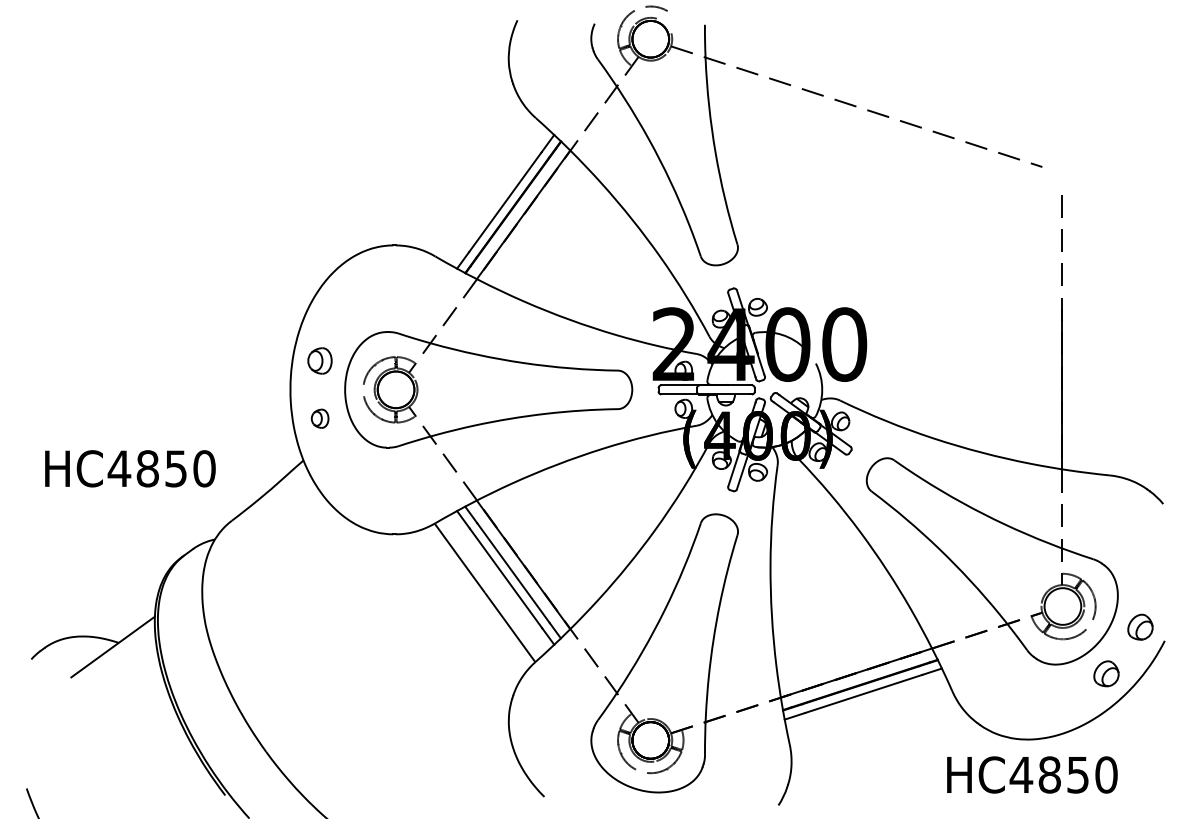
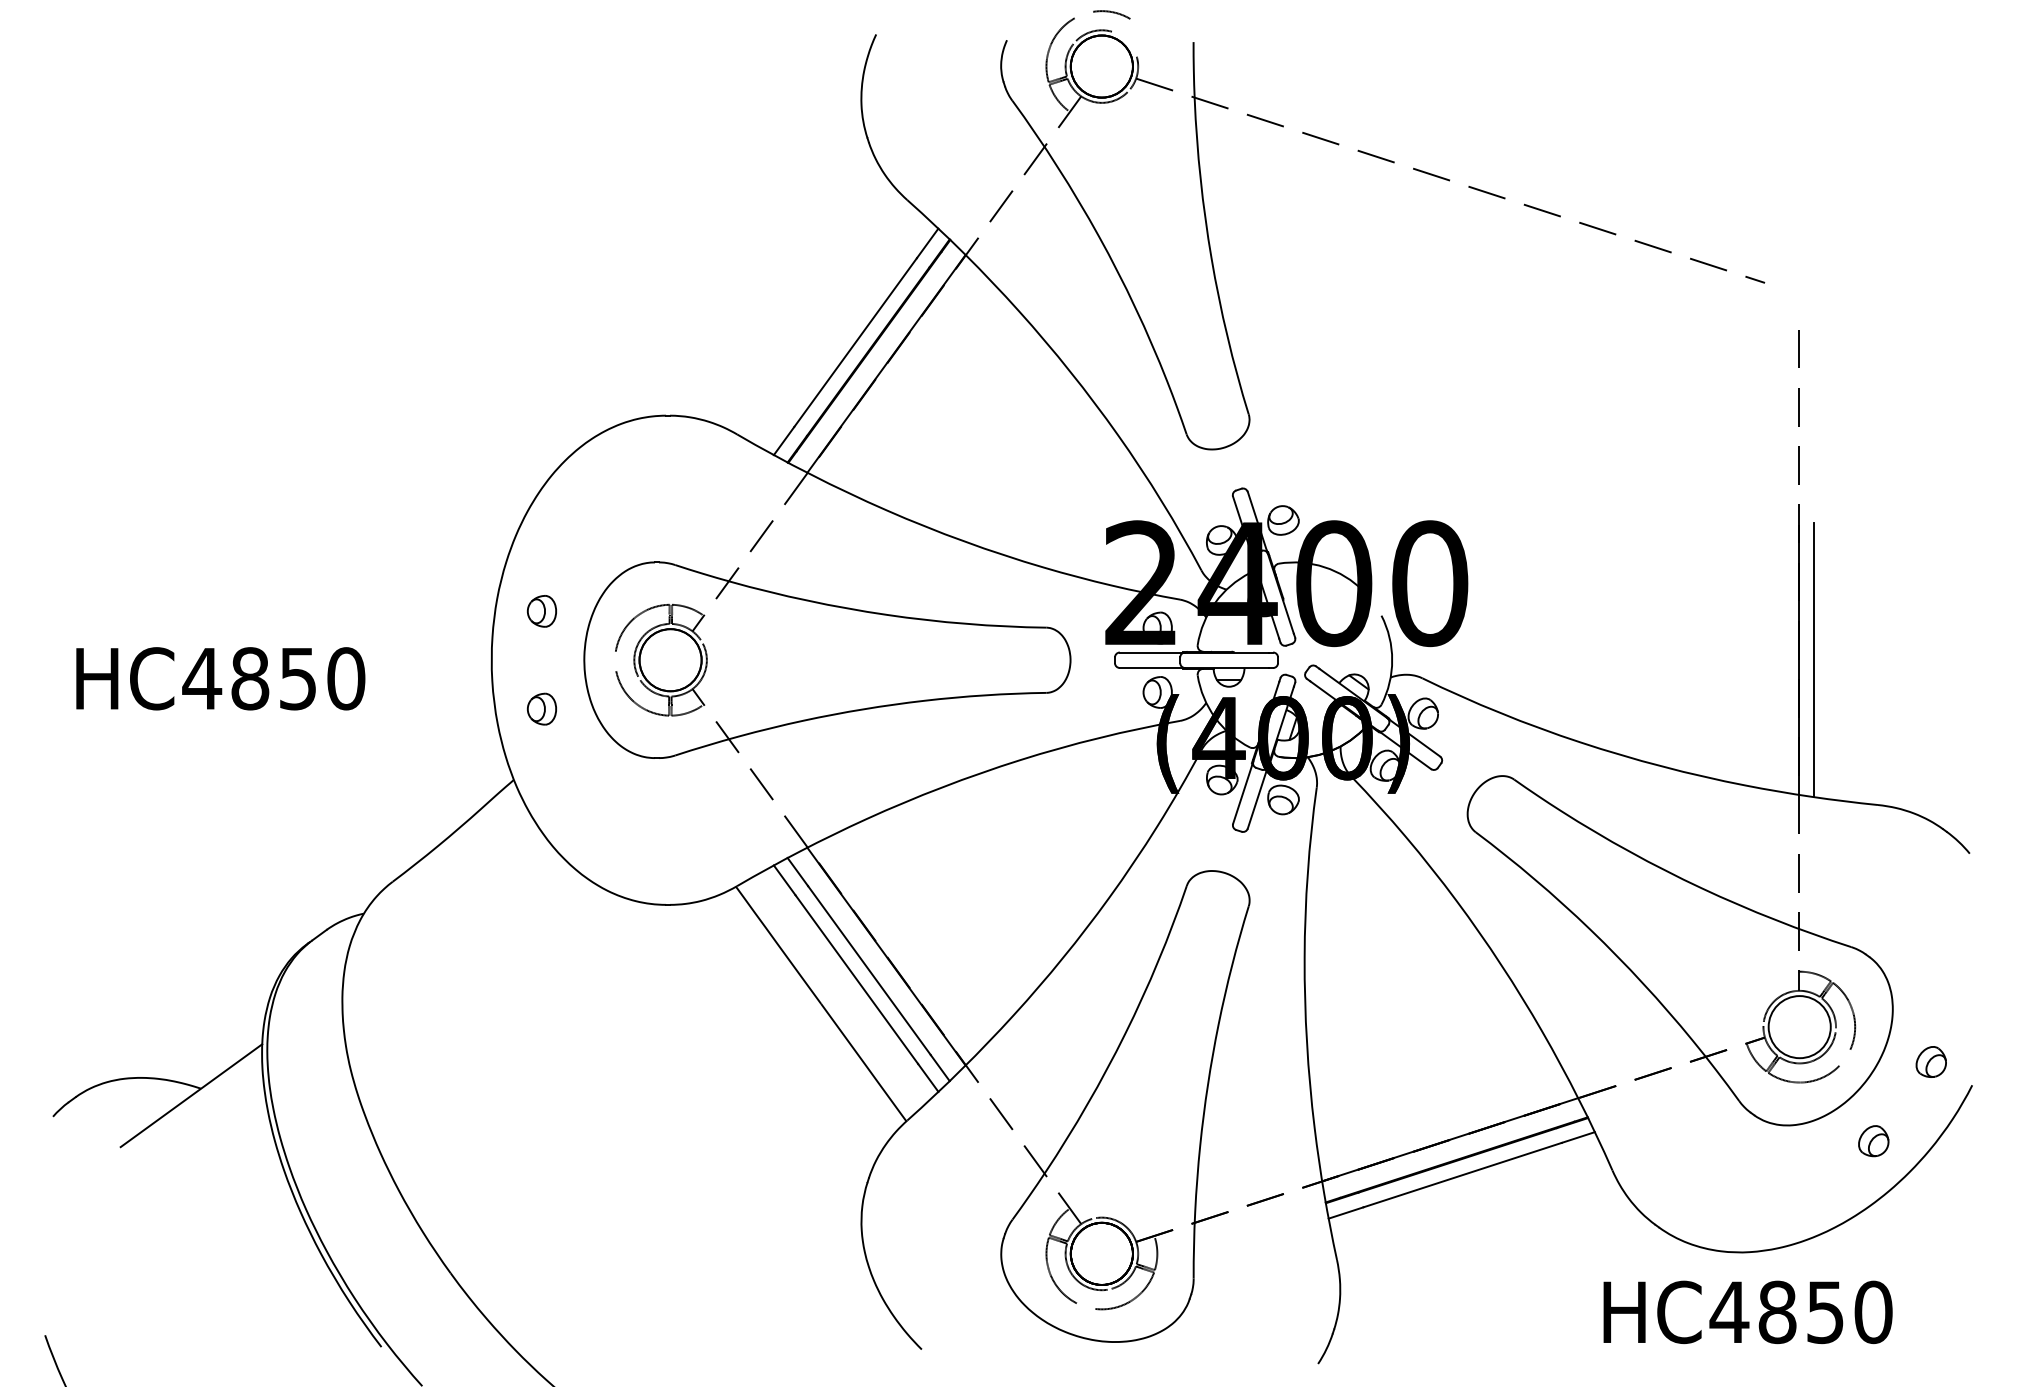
part: (320, 360) -> (542, 610), size x0.71
line: (1071, 389) -> (1814, 659), added
text: (130, 468) -> (220, 678), moved
part: (1140, 626) -> (1931, 1060), size x0.71
part: (1106, 673) -> (1873, 1140), size x0.71

